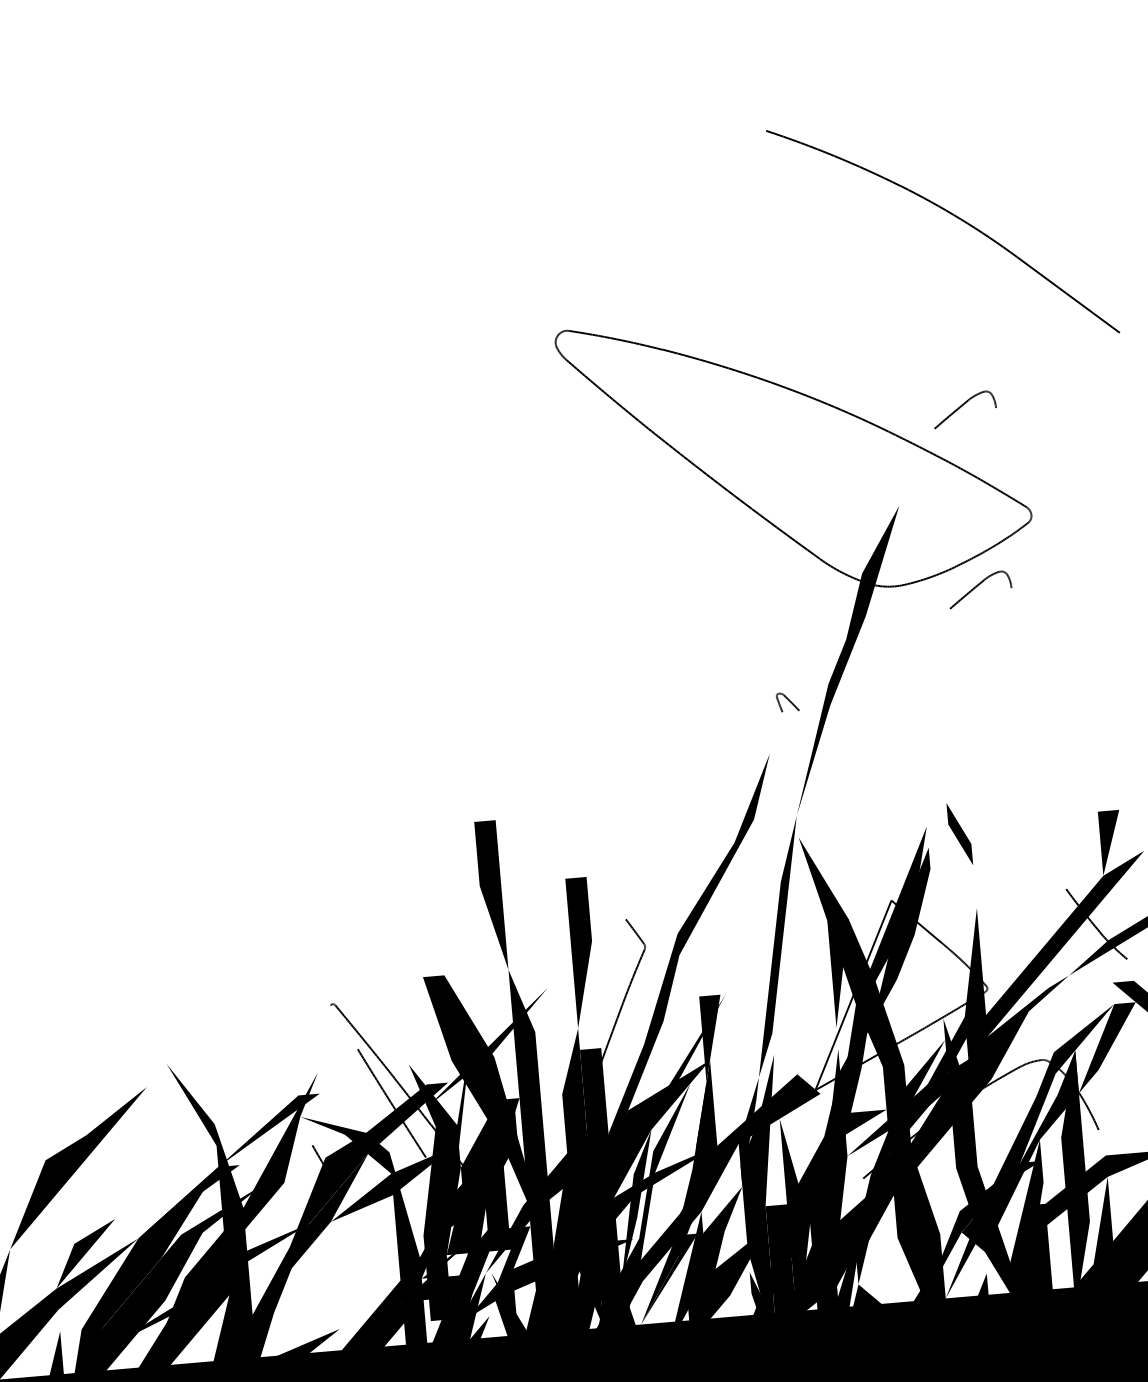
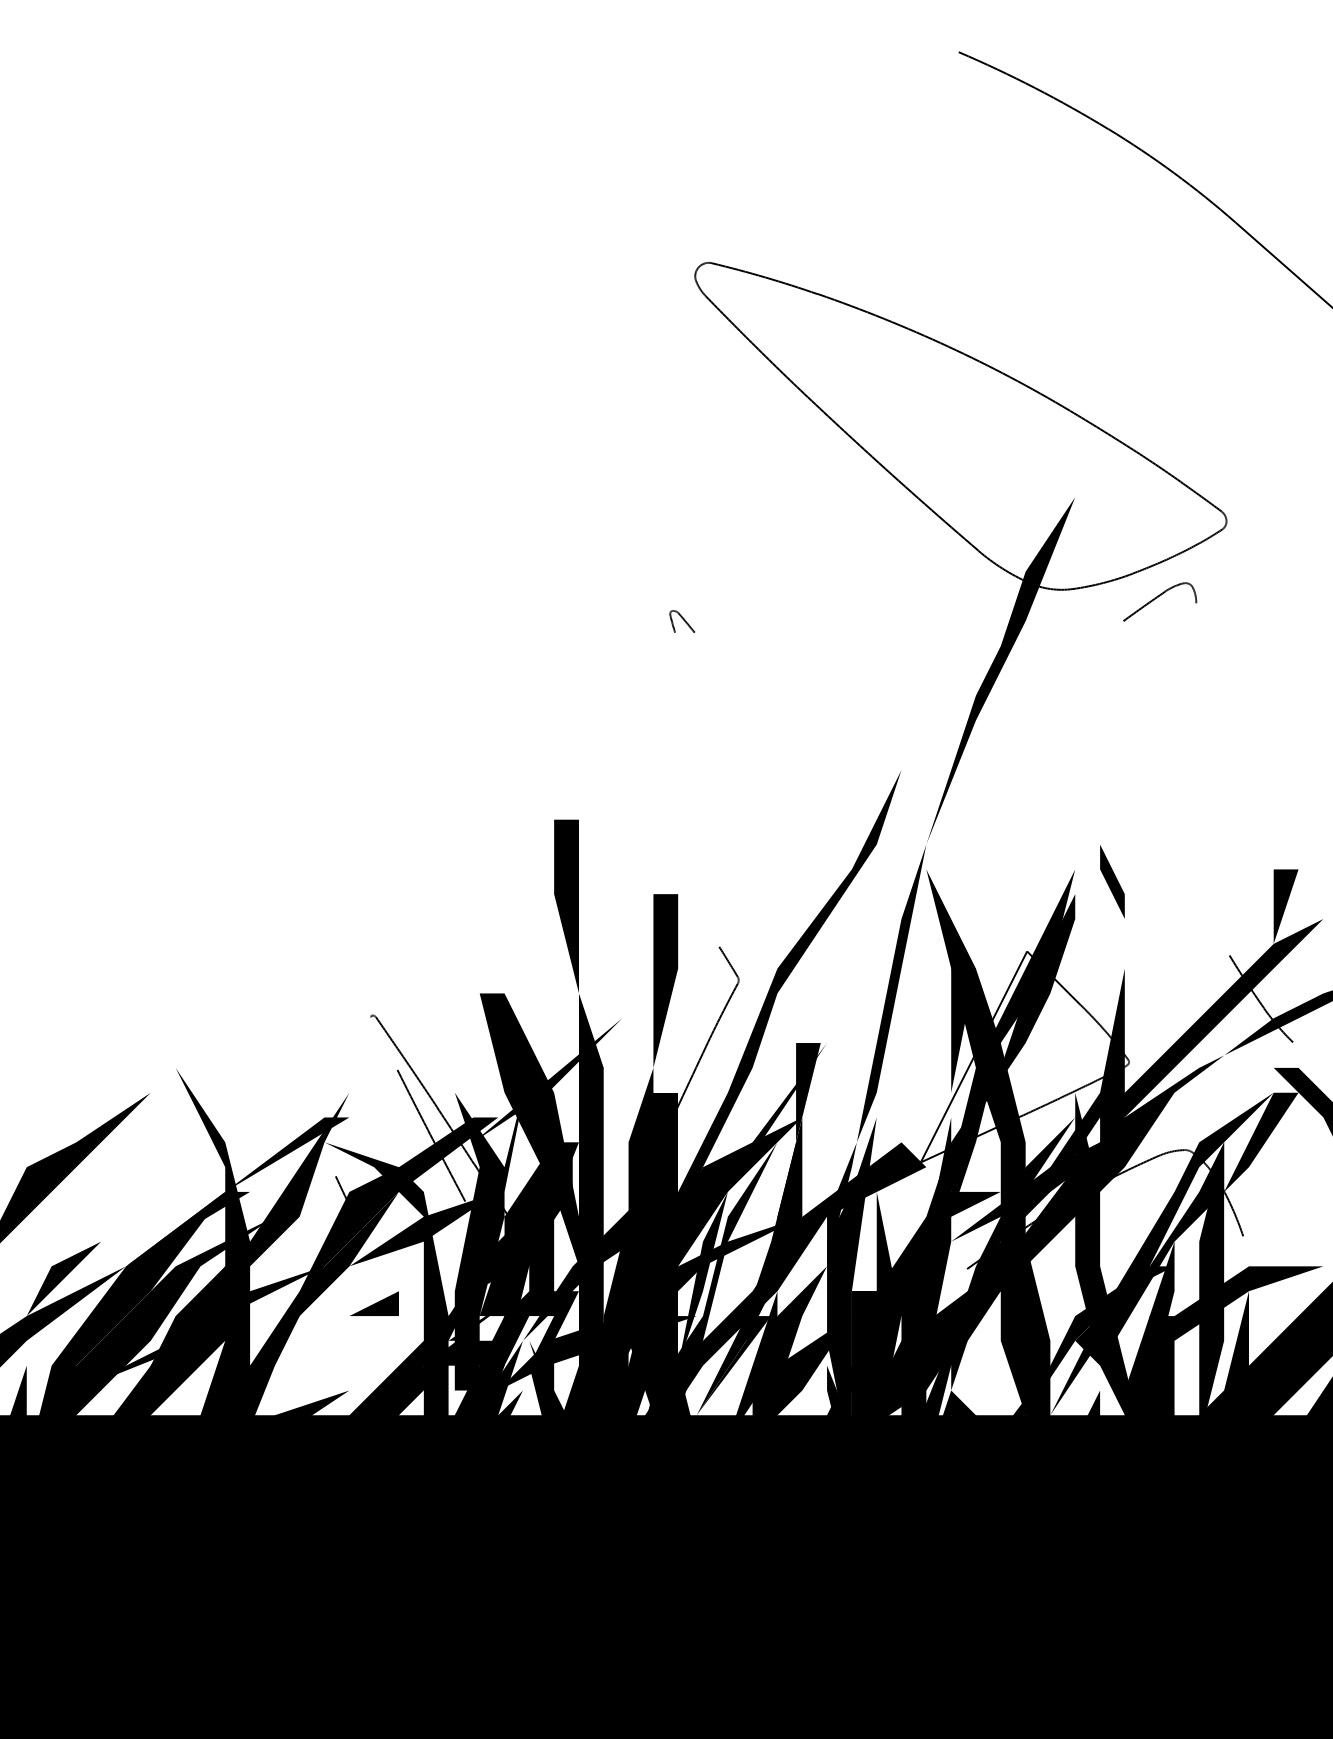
part: (965, 409) -> (1160, 392), removed
part: (787, 702) -> (682, 621), moved
part: (355, 1252) -> (374, 1303), added

